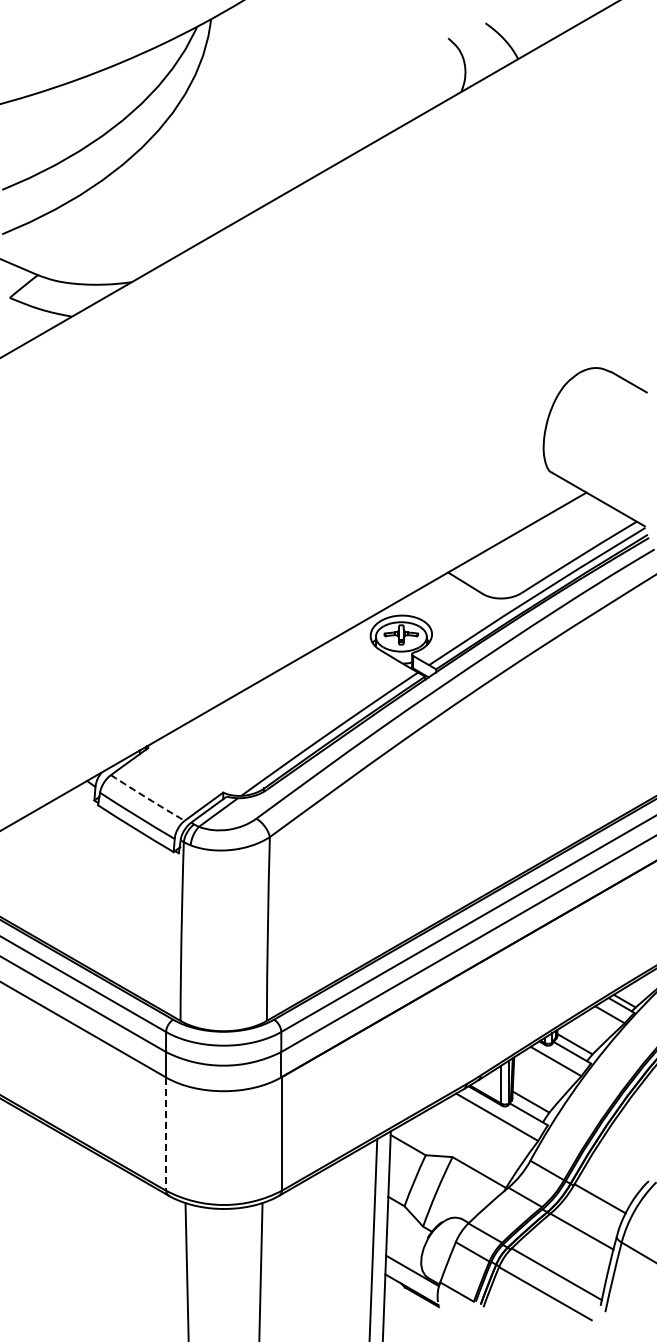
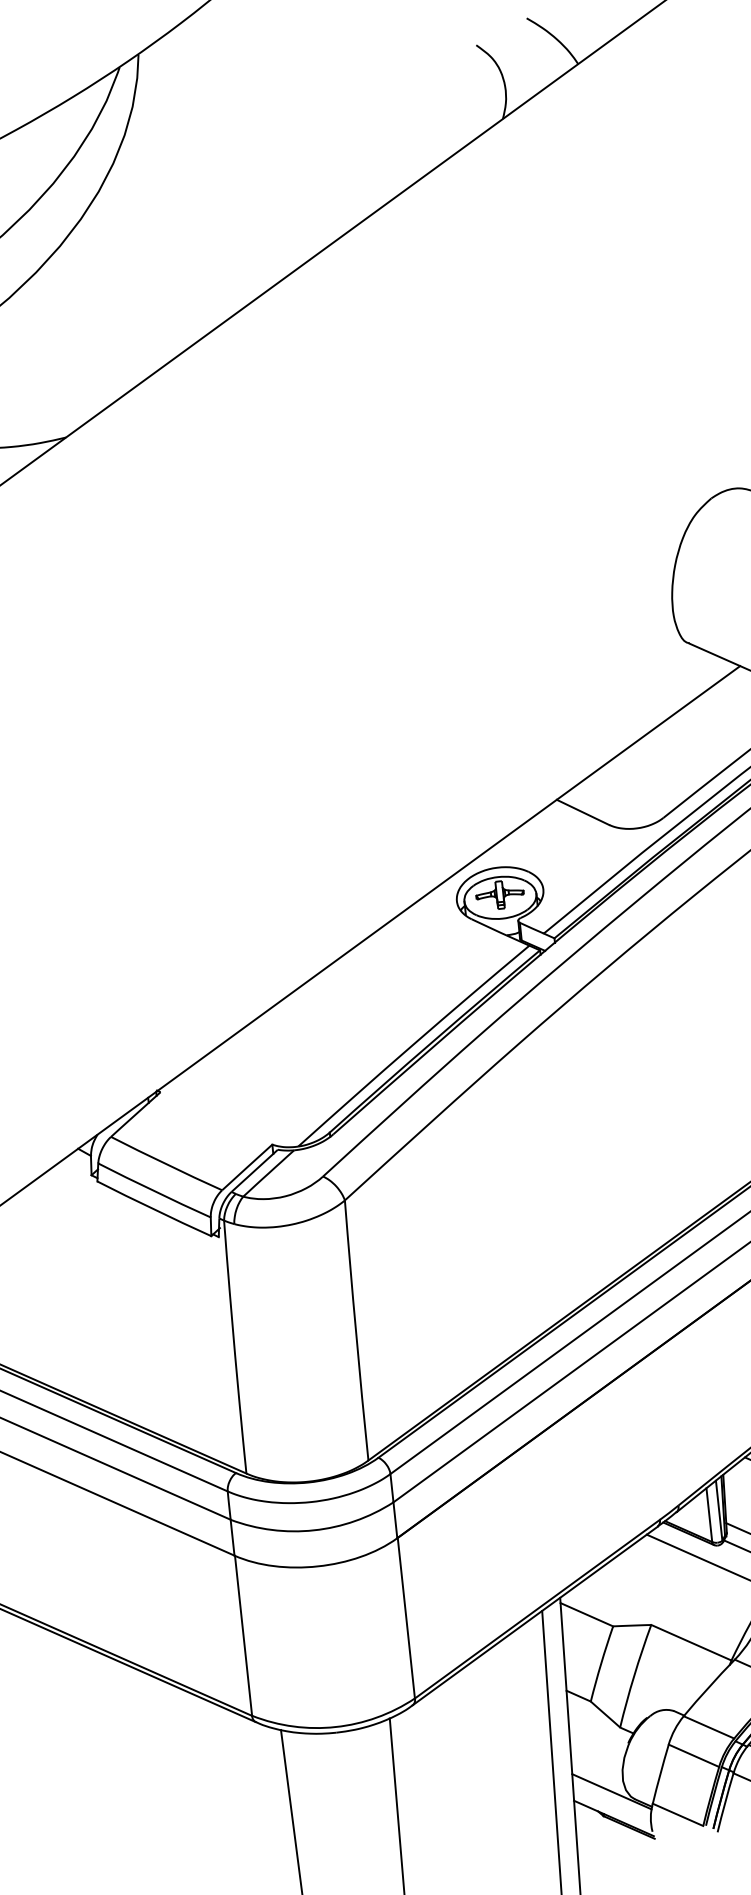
arc: (147, 798) -> (166, 1164), dashed -> solid
line: (166, 1134) -> (243, 1636), dashed -> solid

